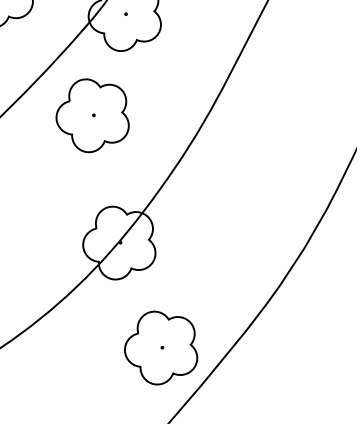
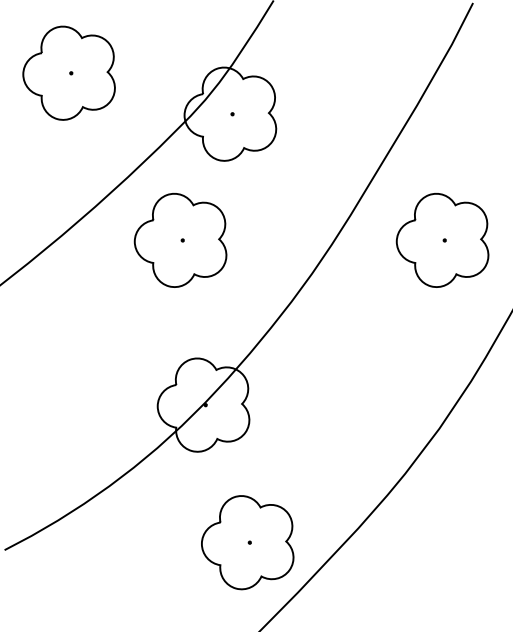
part: (296, 101) -> (442, 240), added

